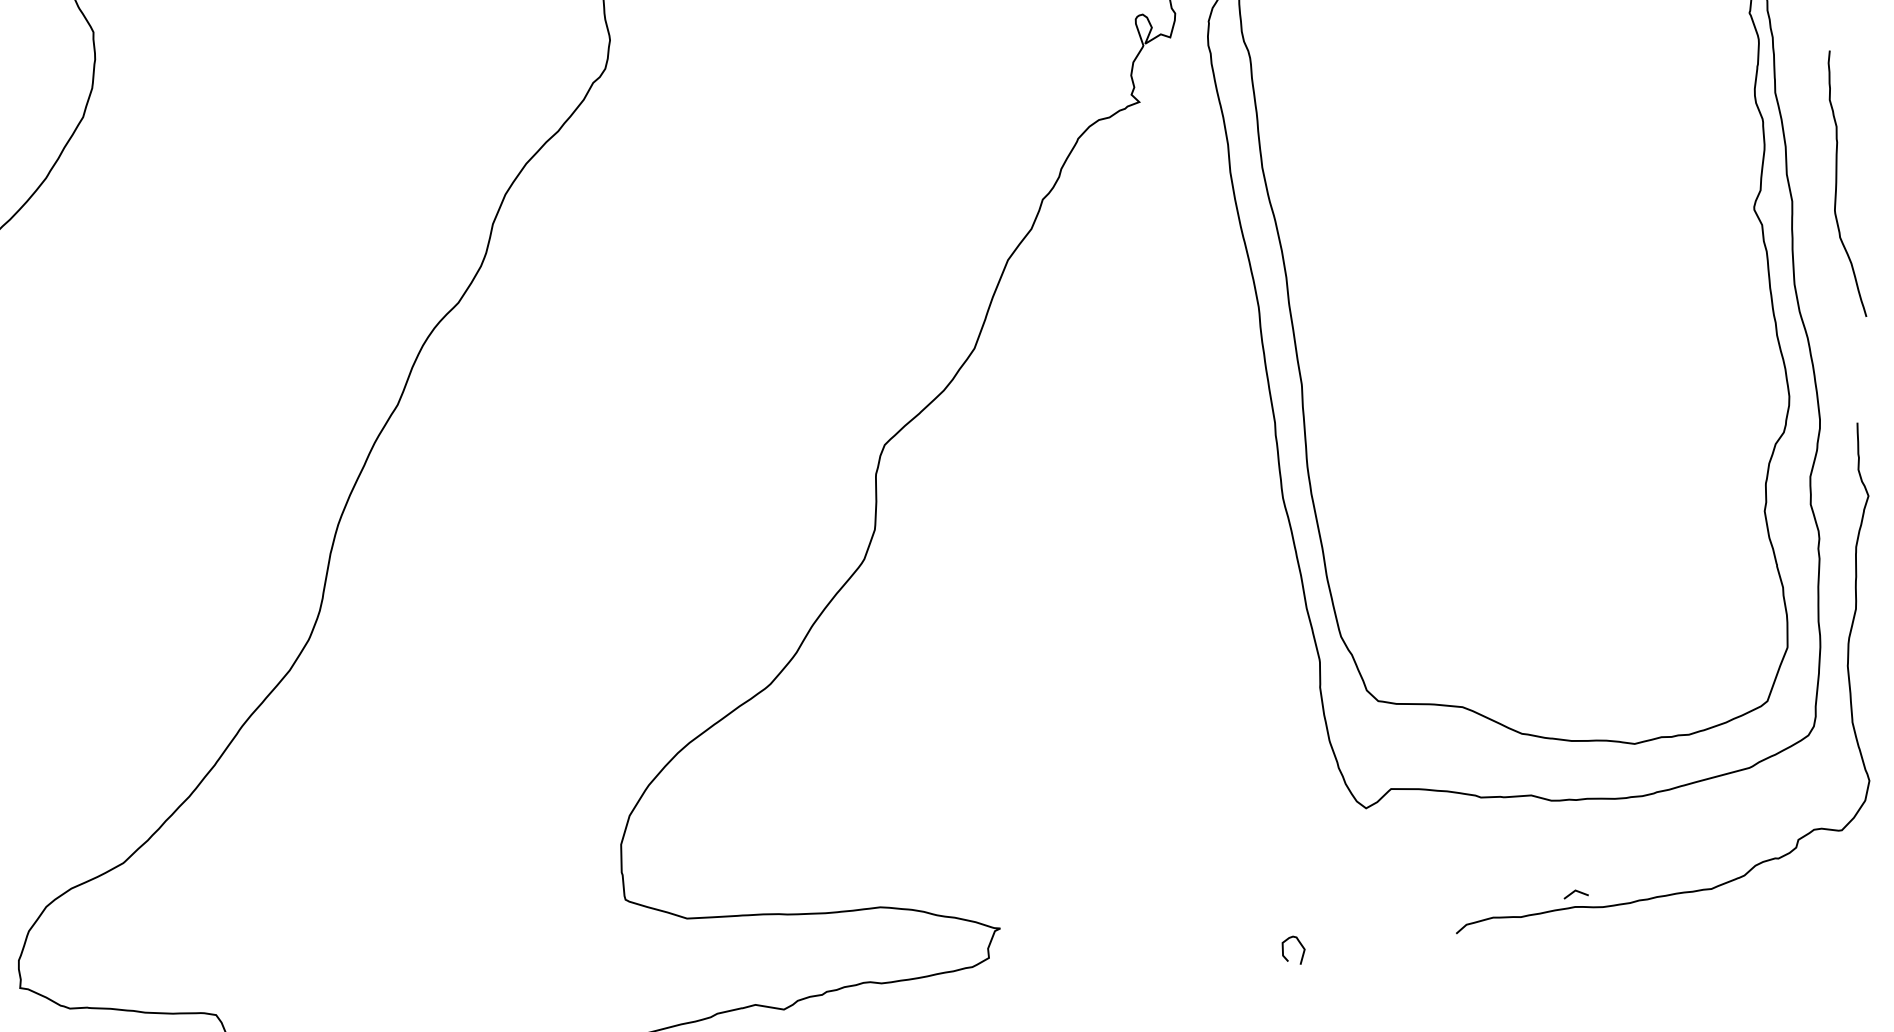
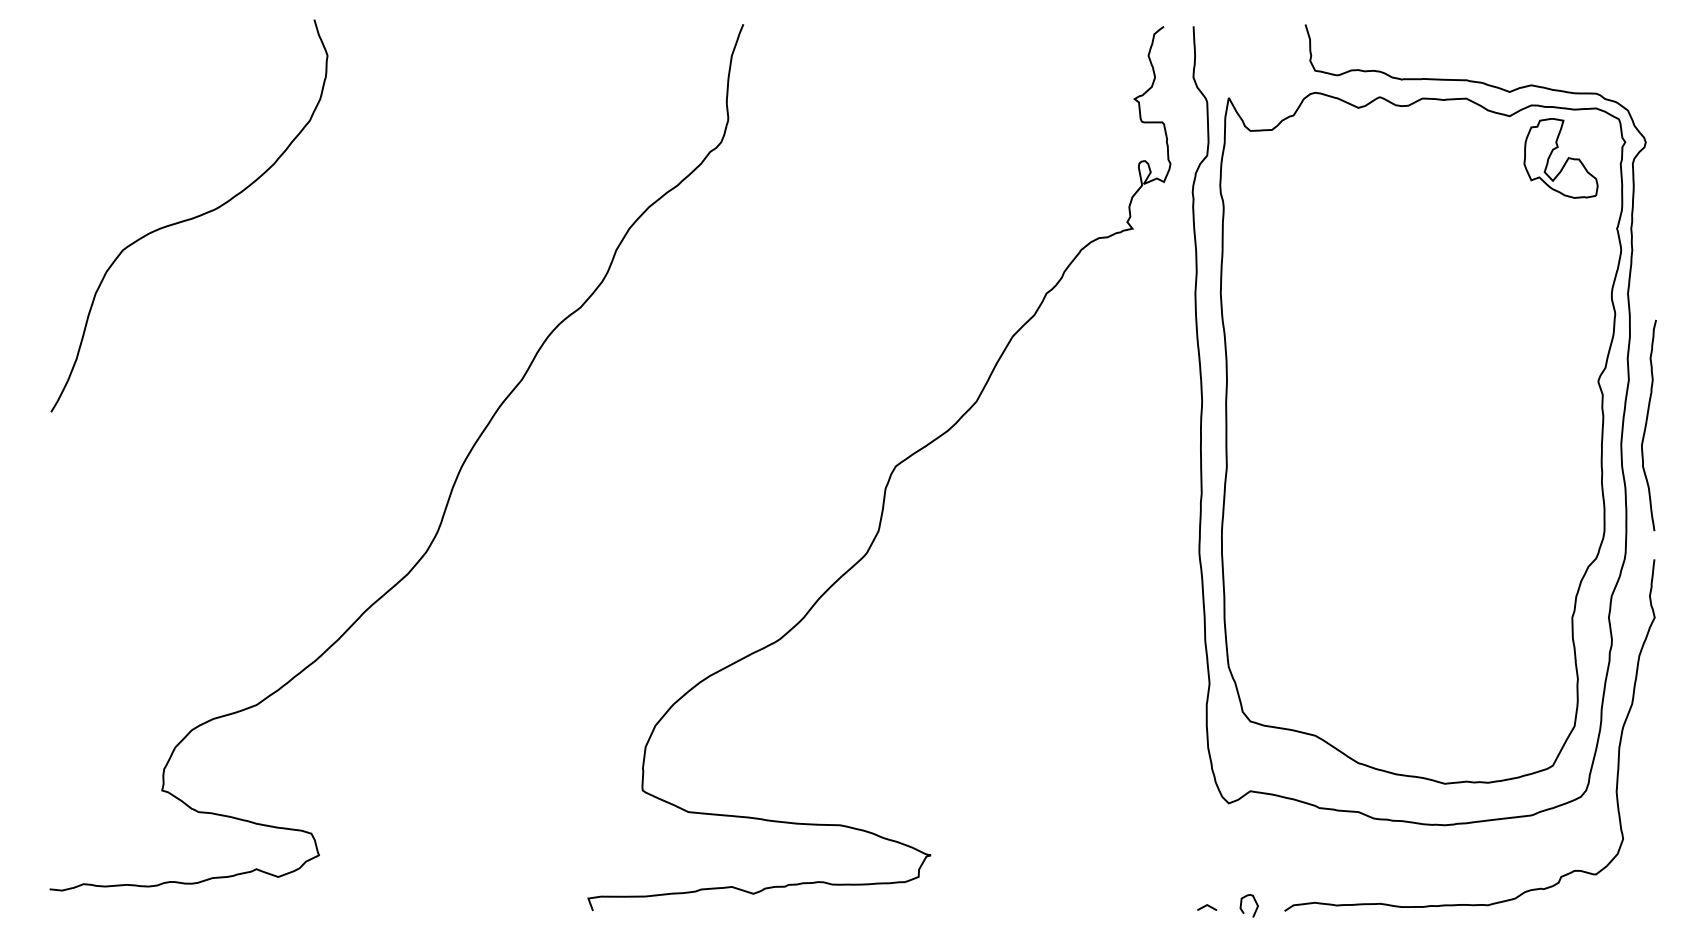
curve: (1837, 185) -> (1646, 425), moved
line: (1576, 892) -> (1207, 906), moved
curve: (1284, 947) -> (1242, 902), moved

